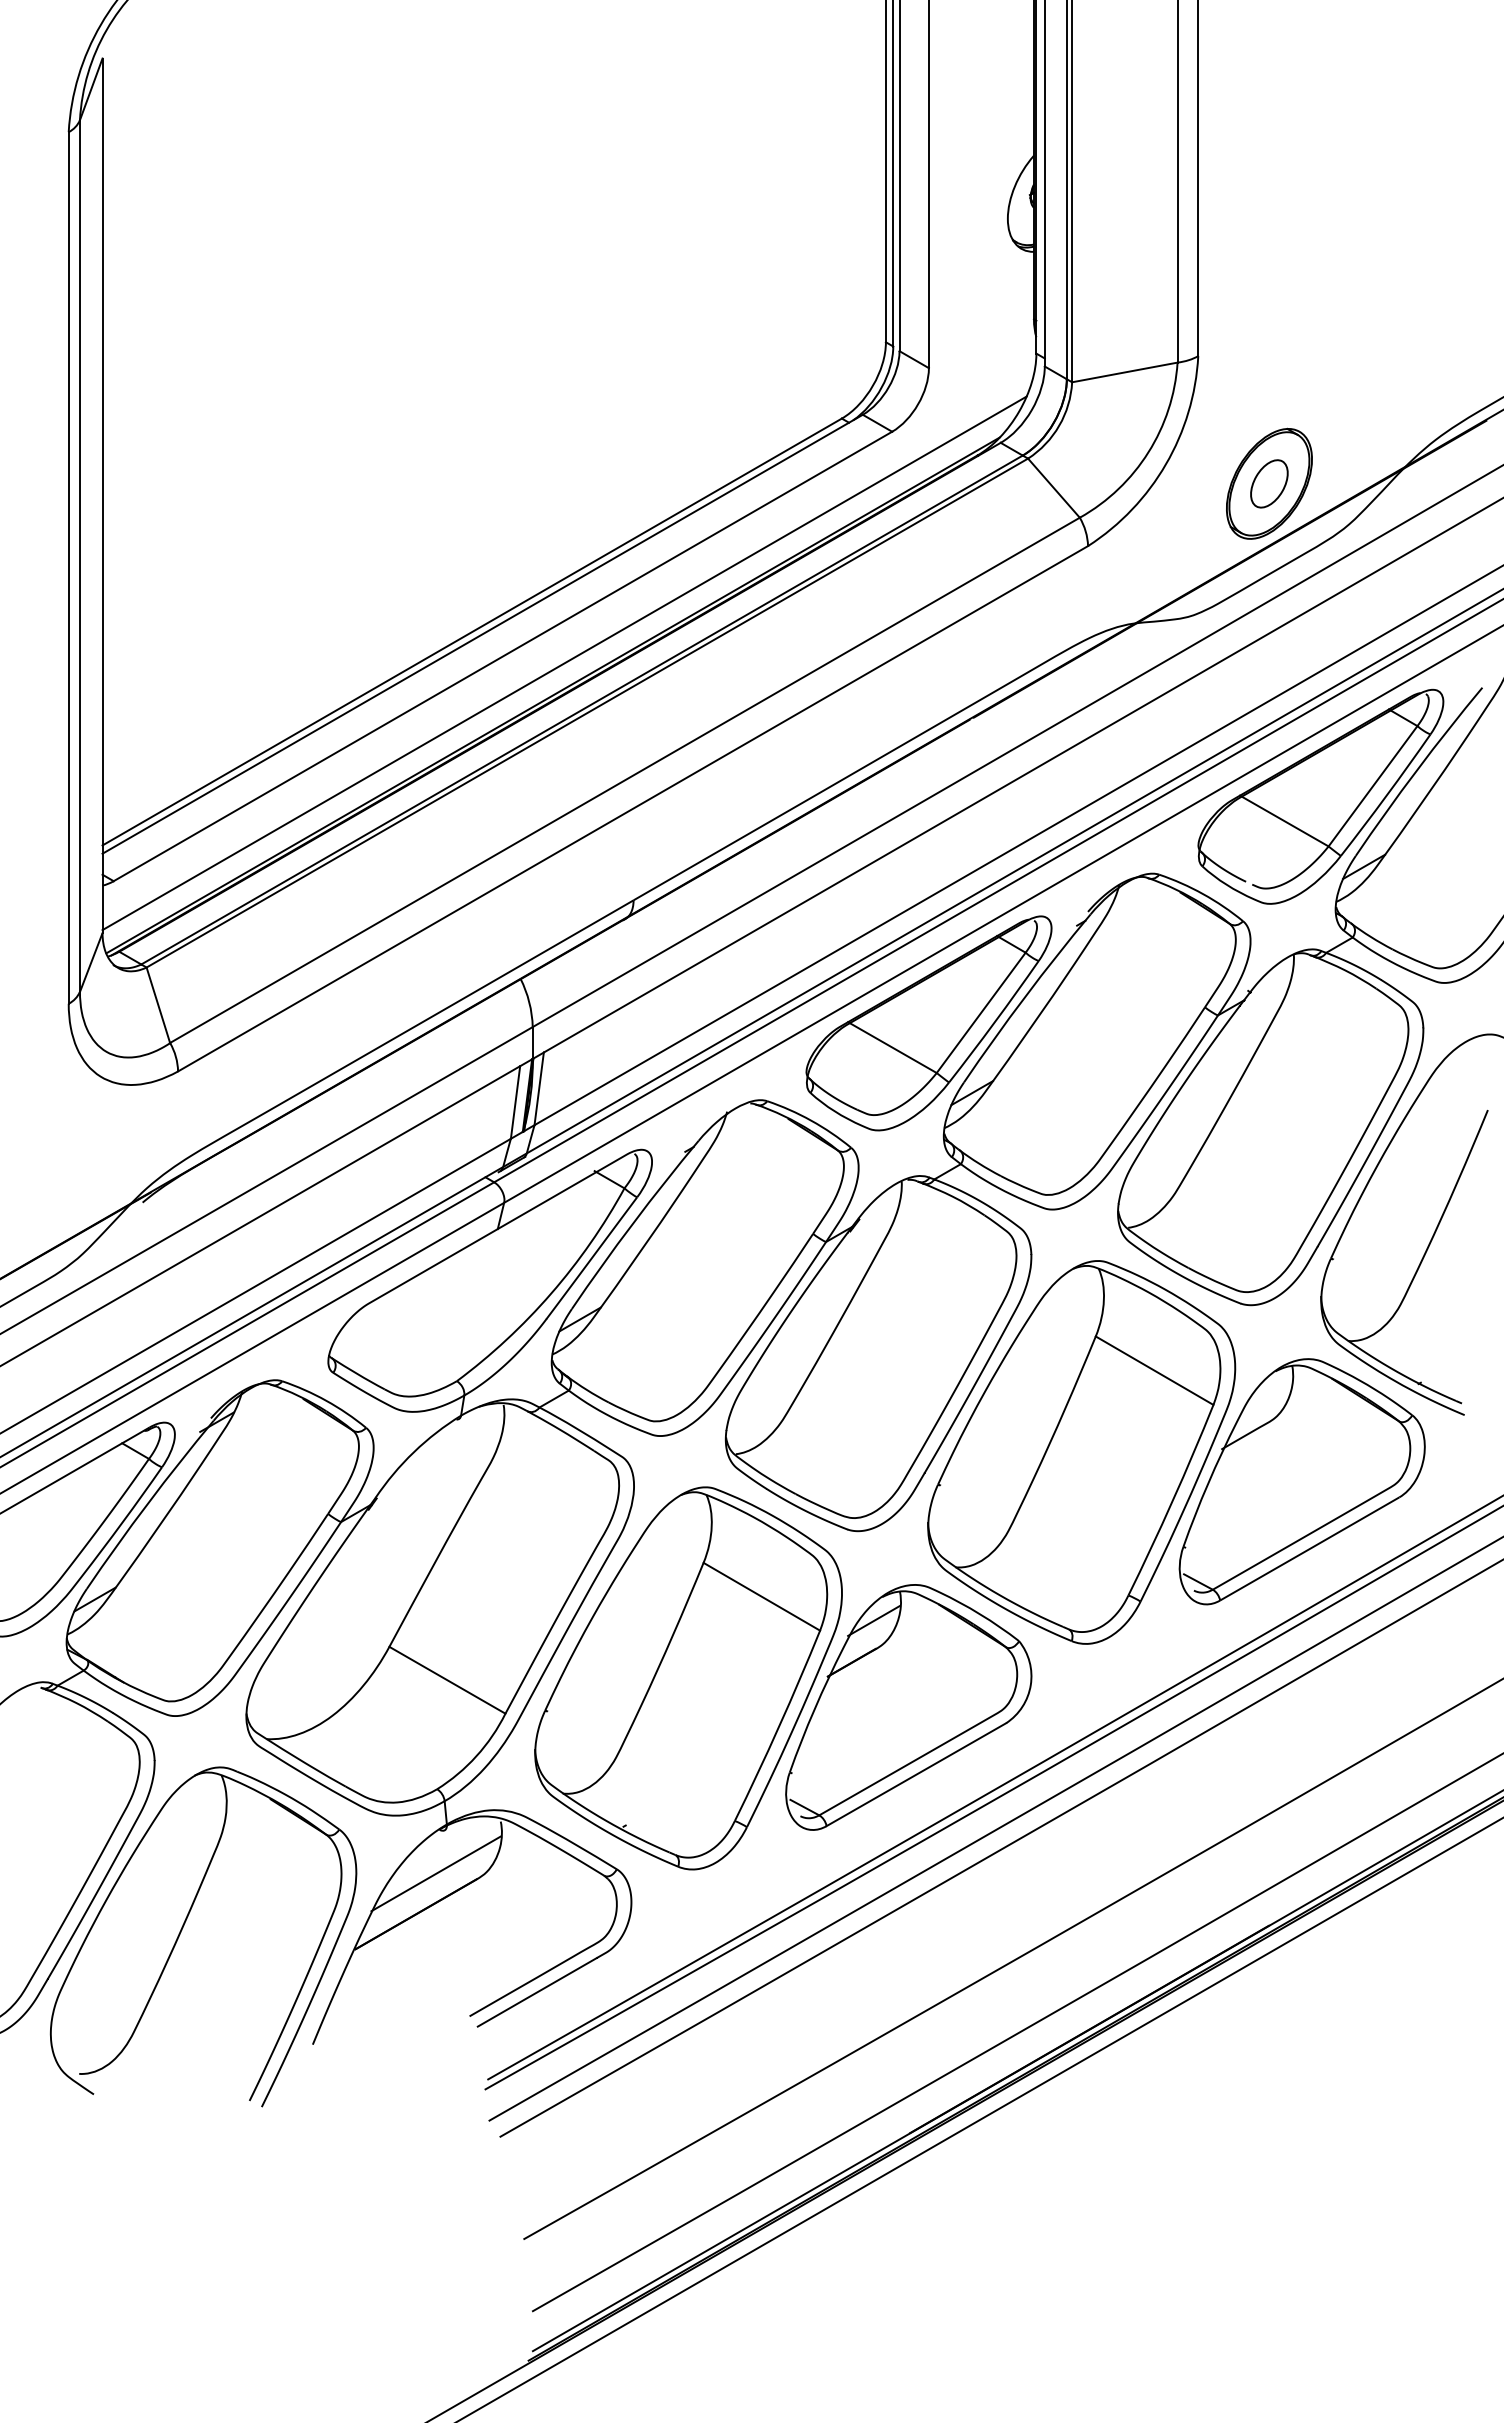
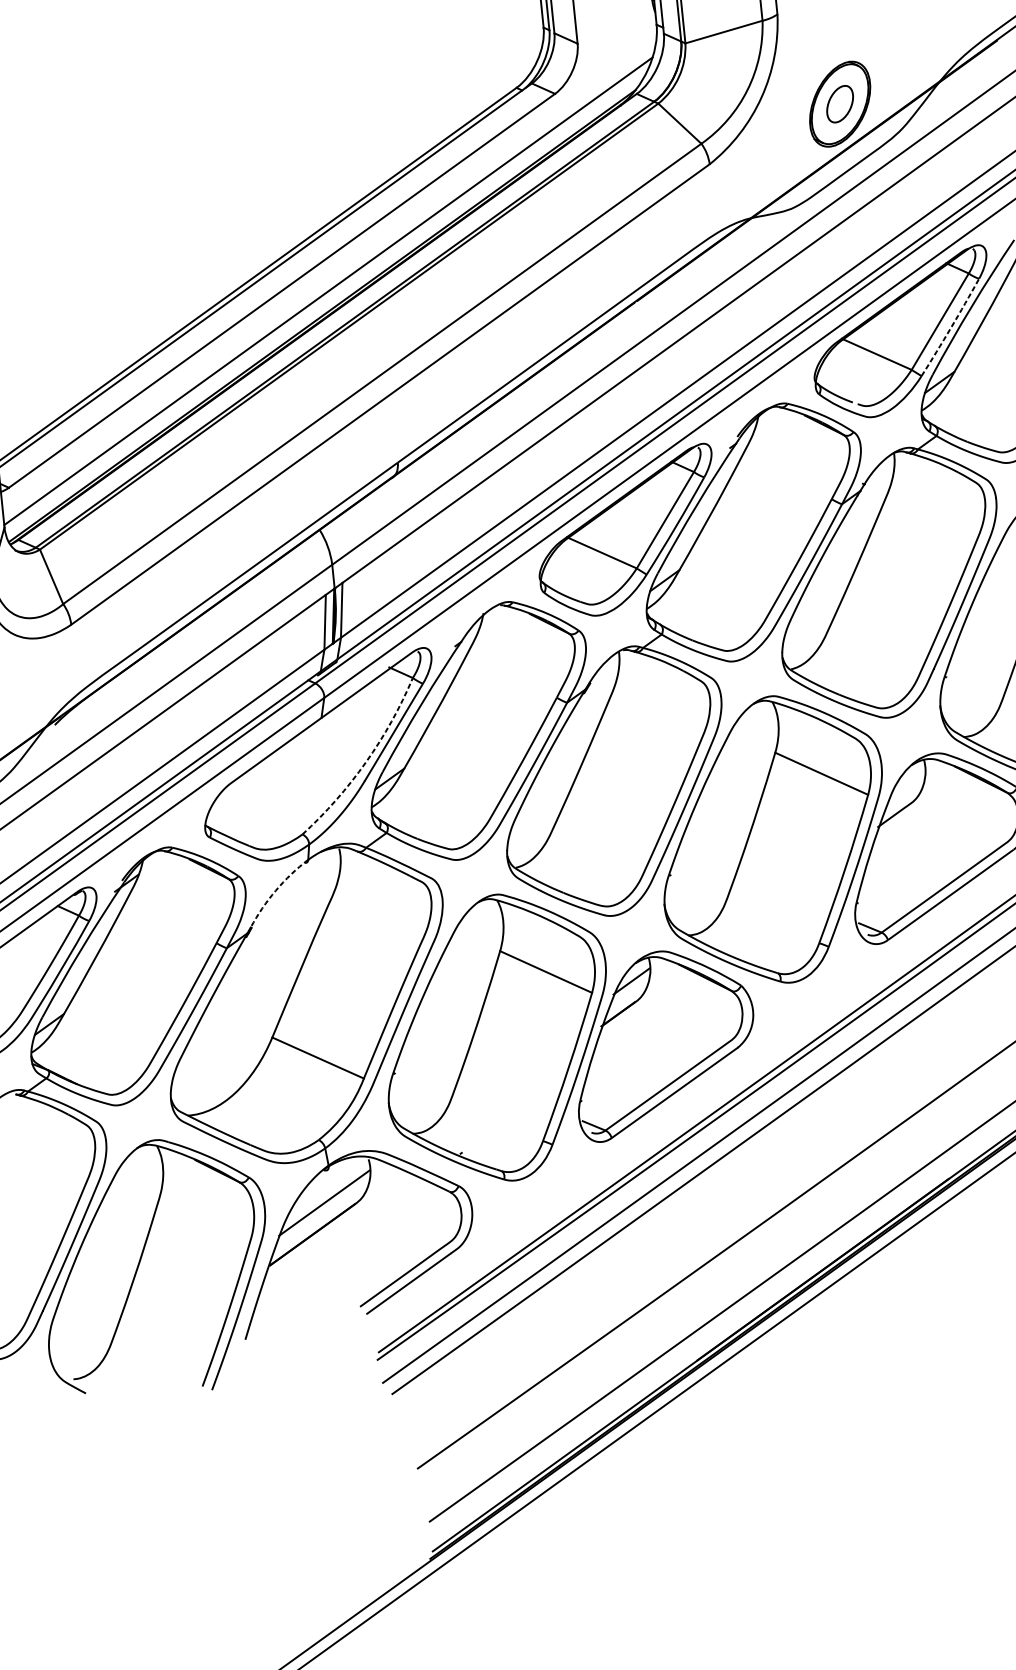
arc: (1386, 795) -> (950, 327), solid -> dashed
arc: (551, 1293) -> (366, 761), solid -> dashed
arc: (413, 1452) -> (275, 890), solid -> dashed

